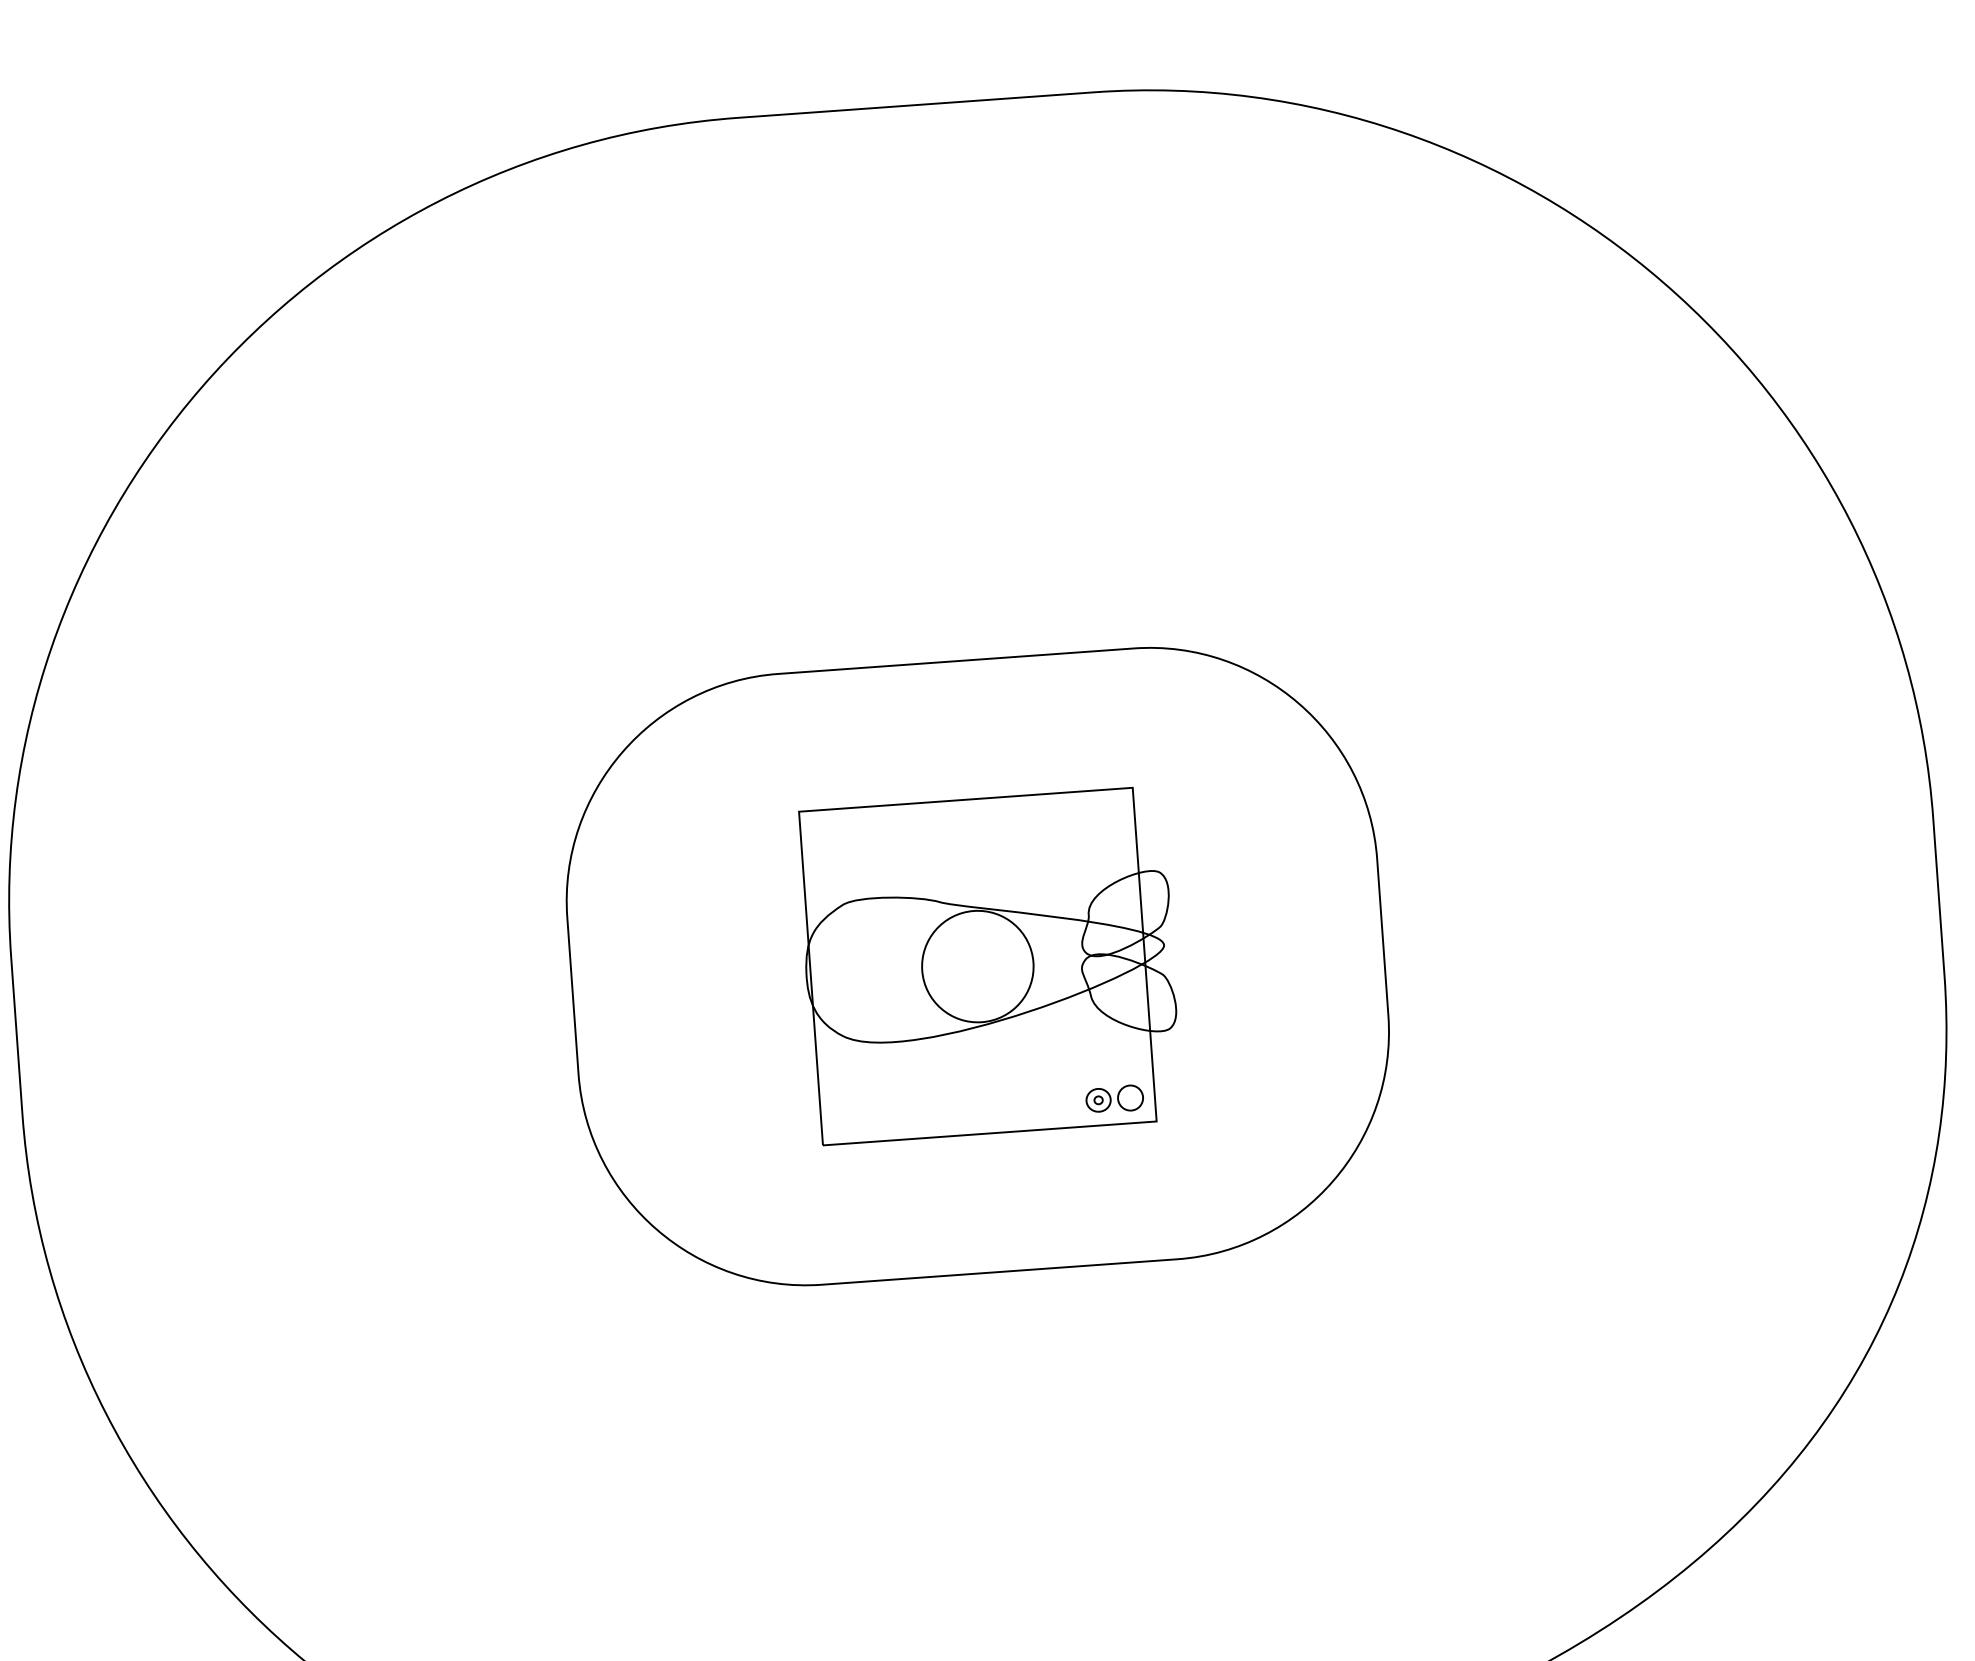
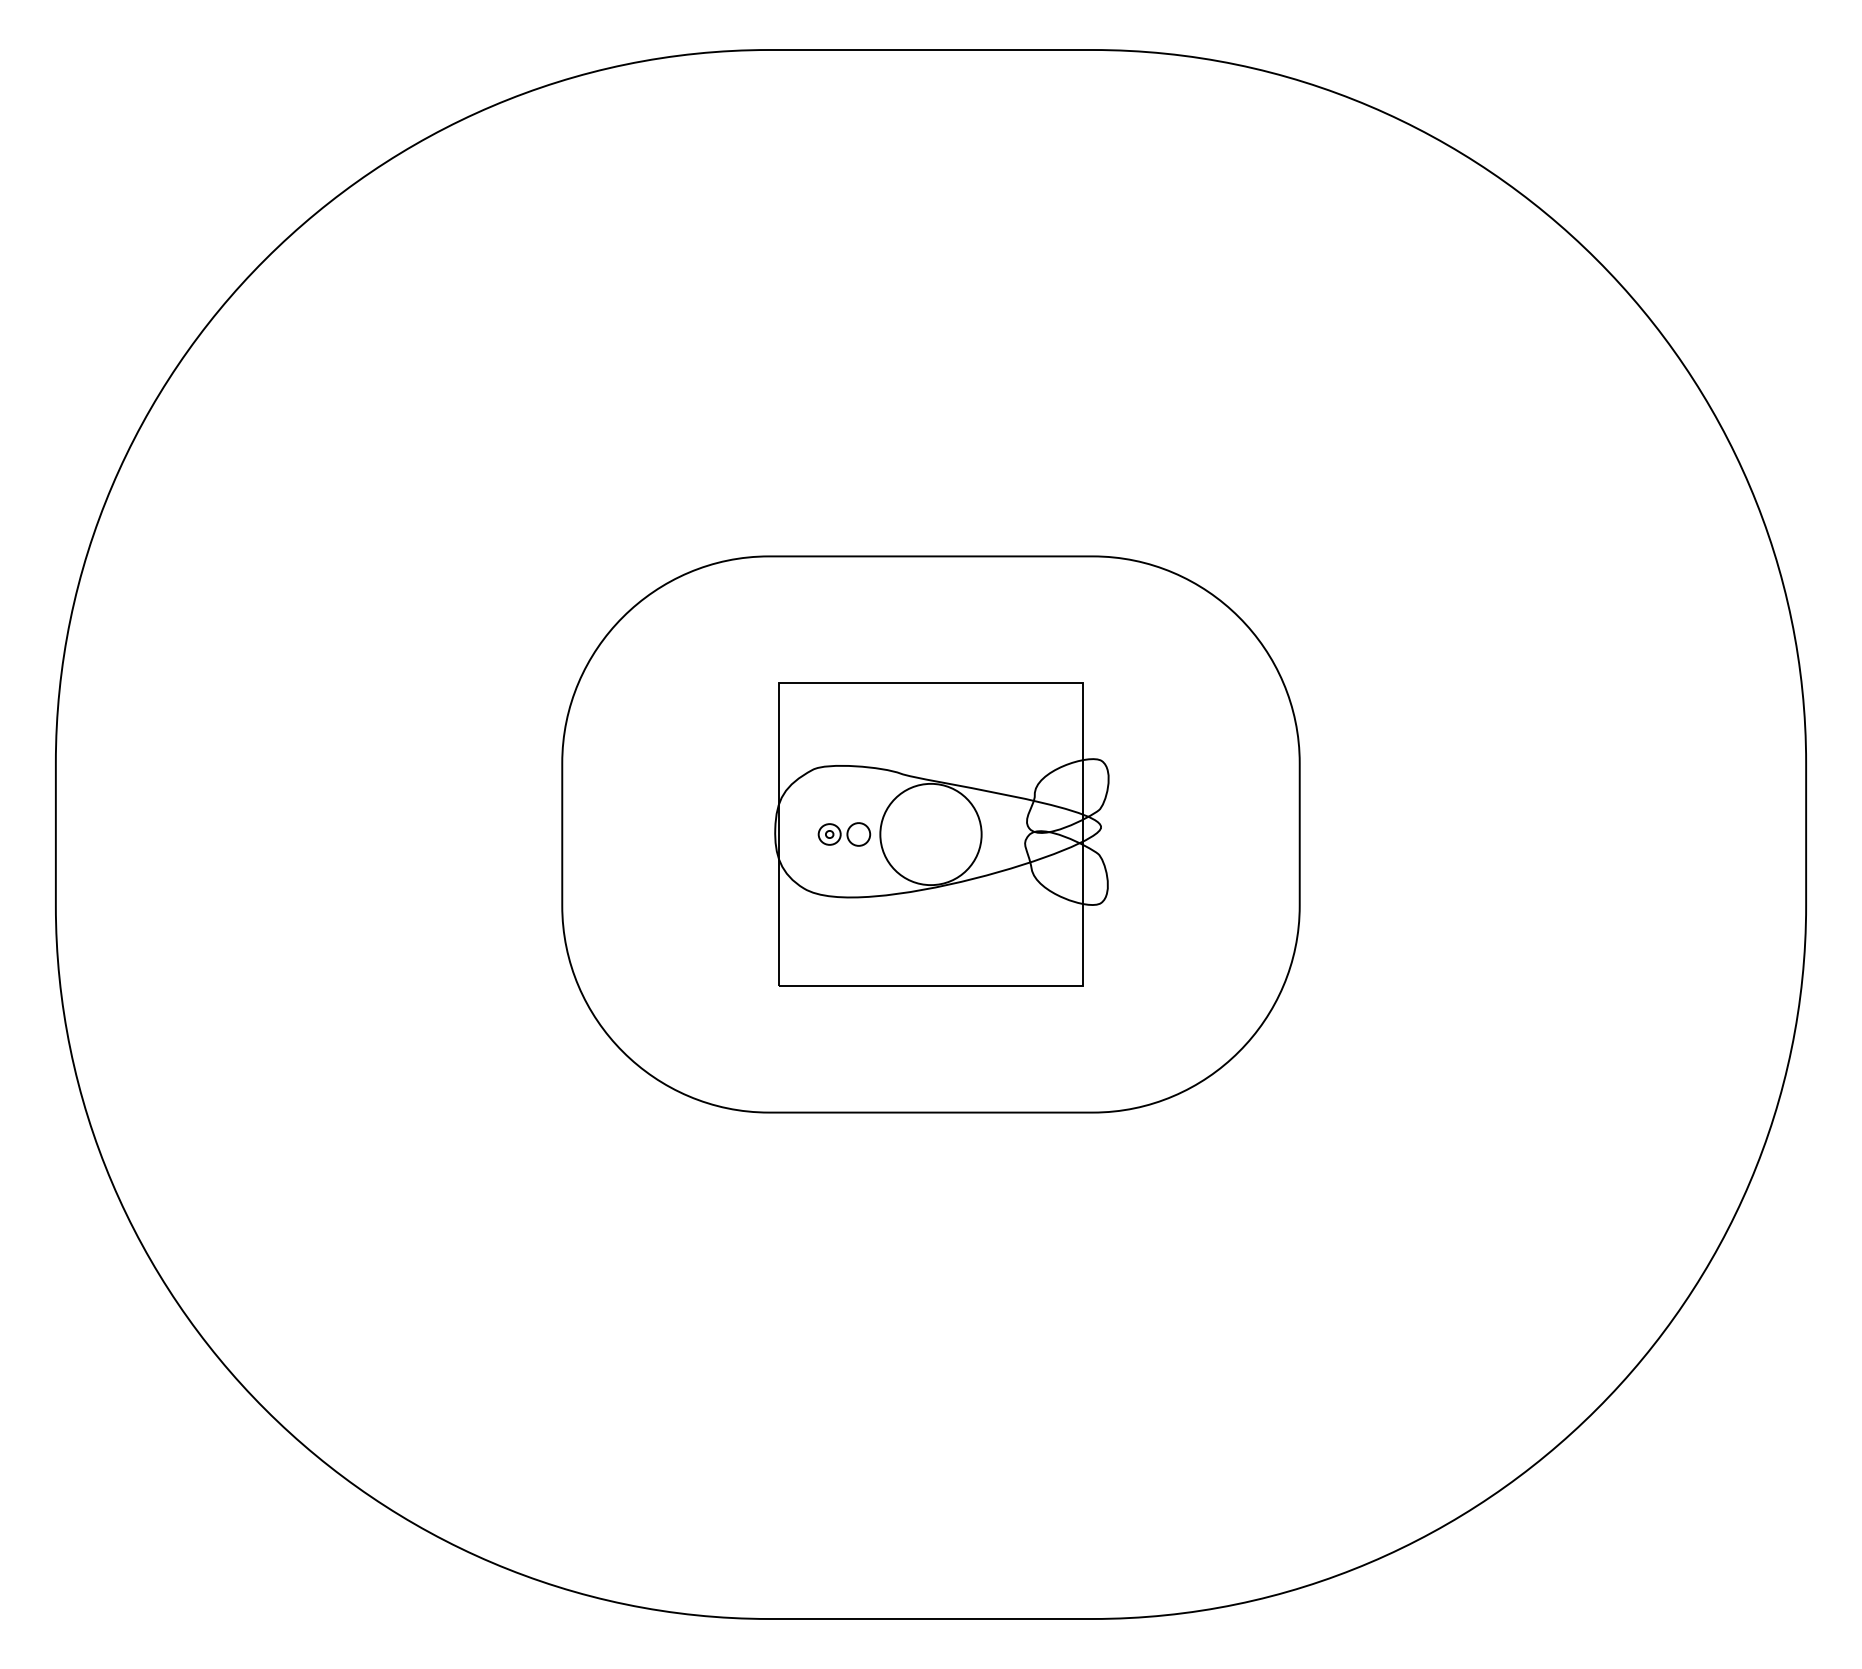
part: (1114, 1099) -> (844, 834), moved

